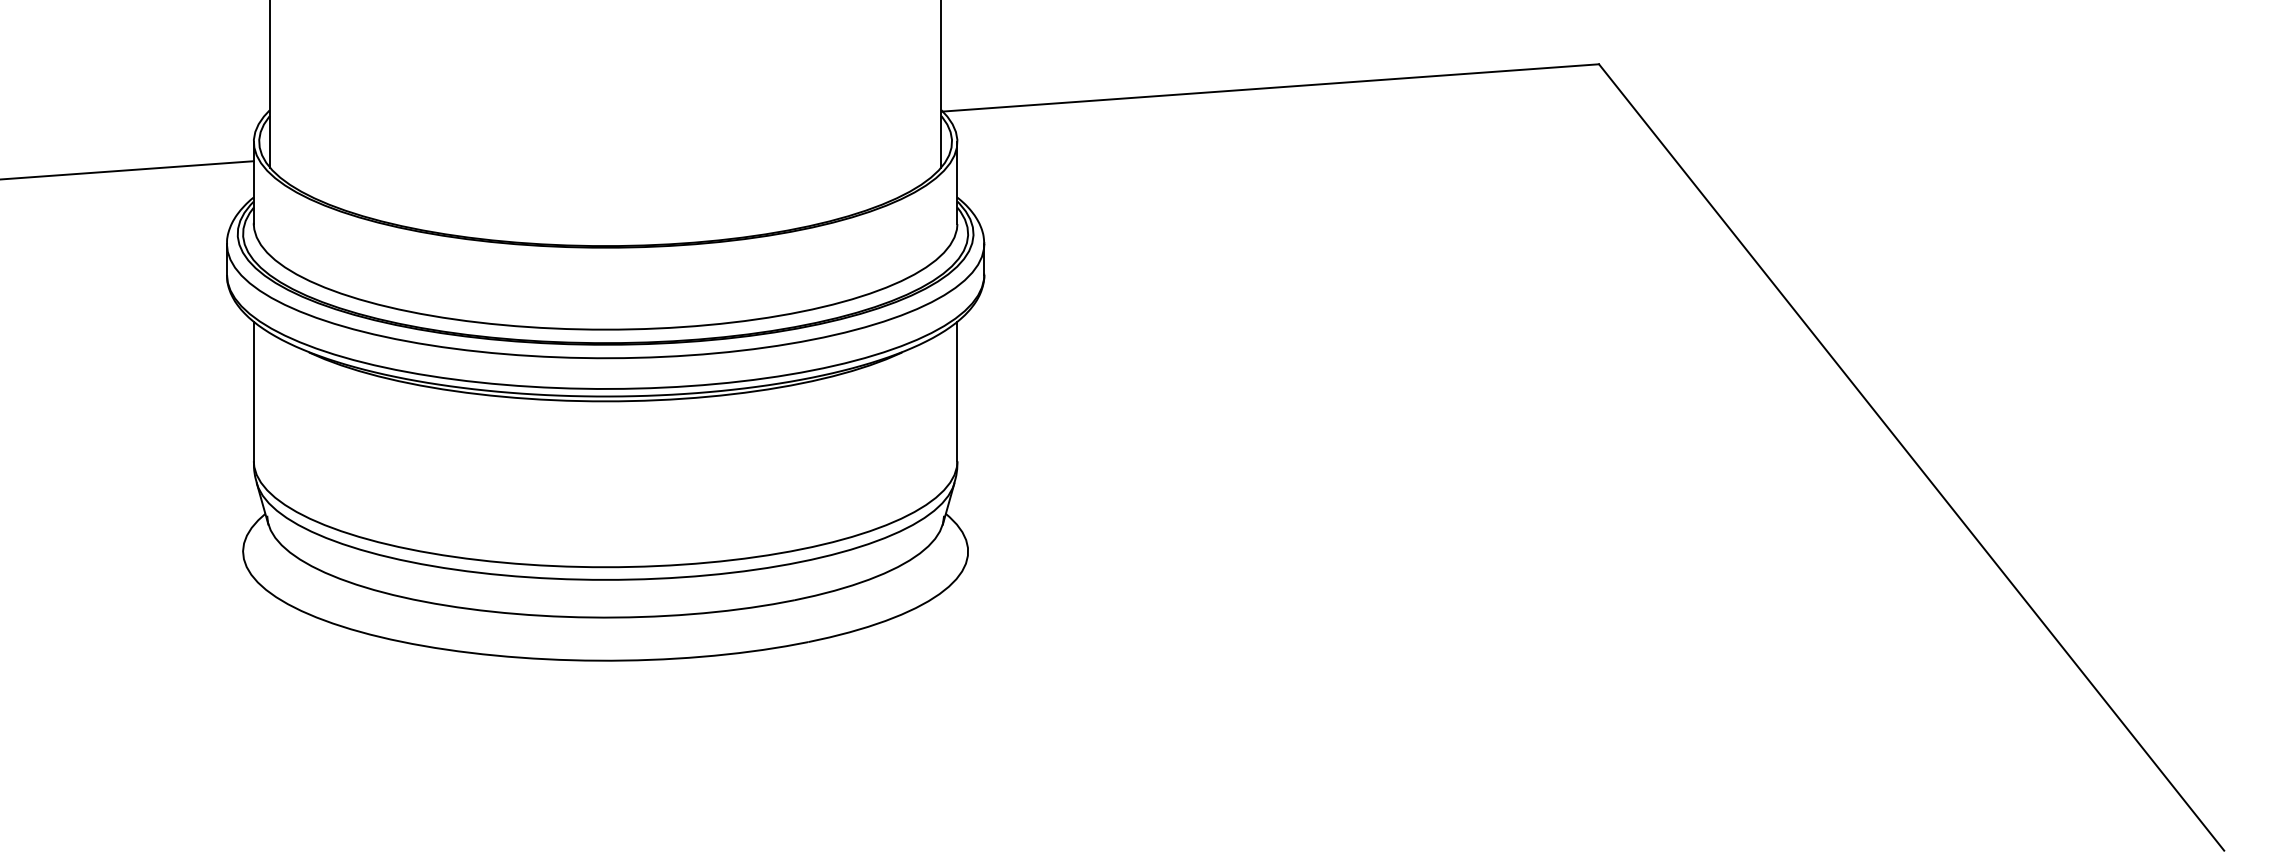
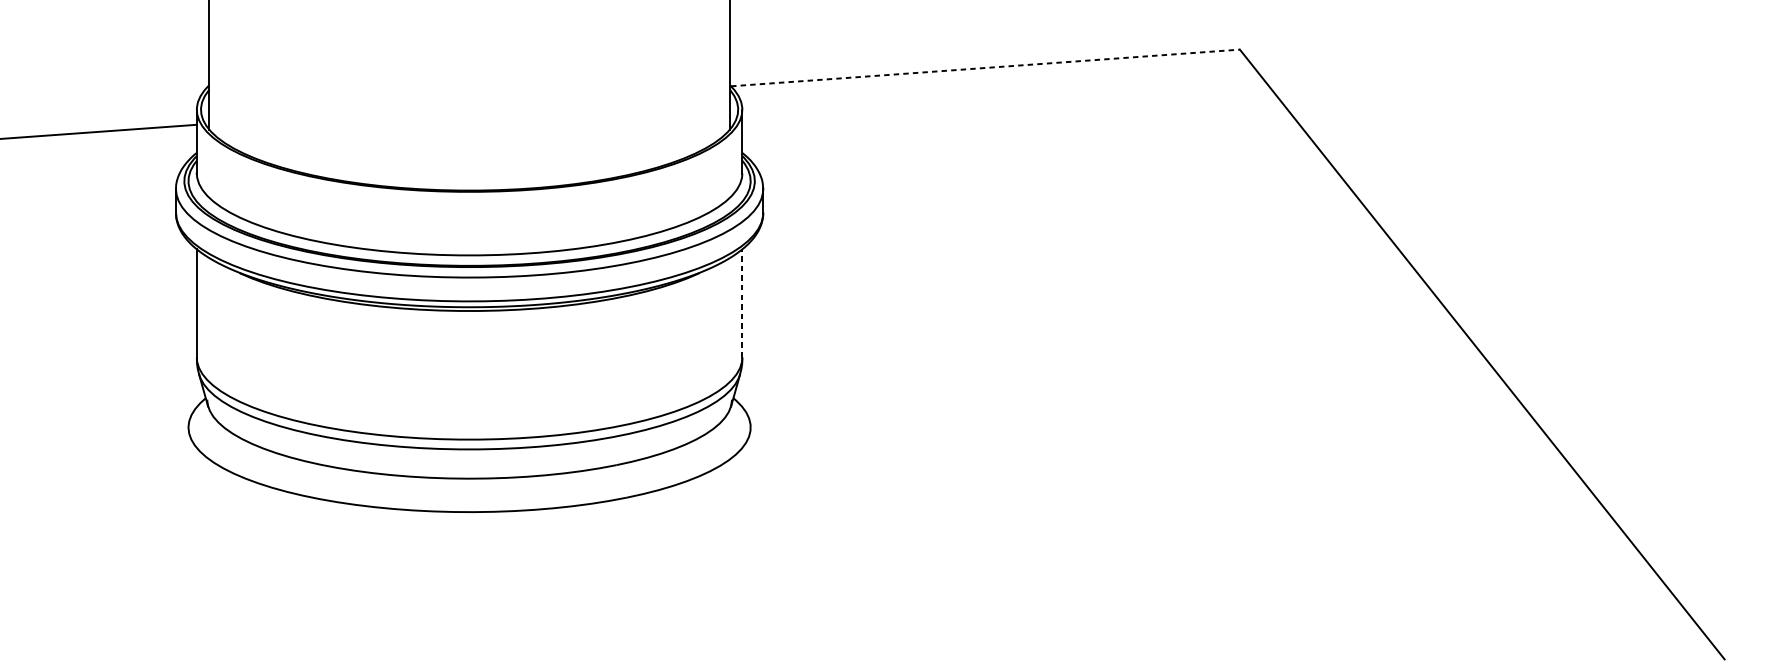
line: (1270, 87) -> (985, 67), solid -> dashed
line: (957, 391) -> (742, 303), solid -> dashed

